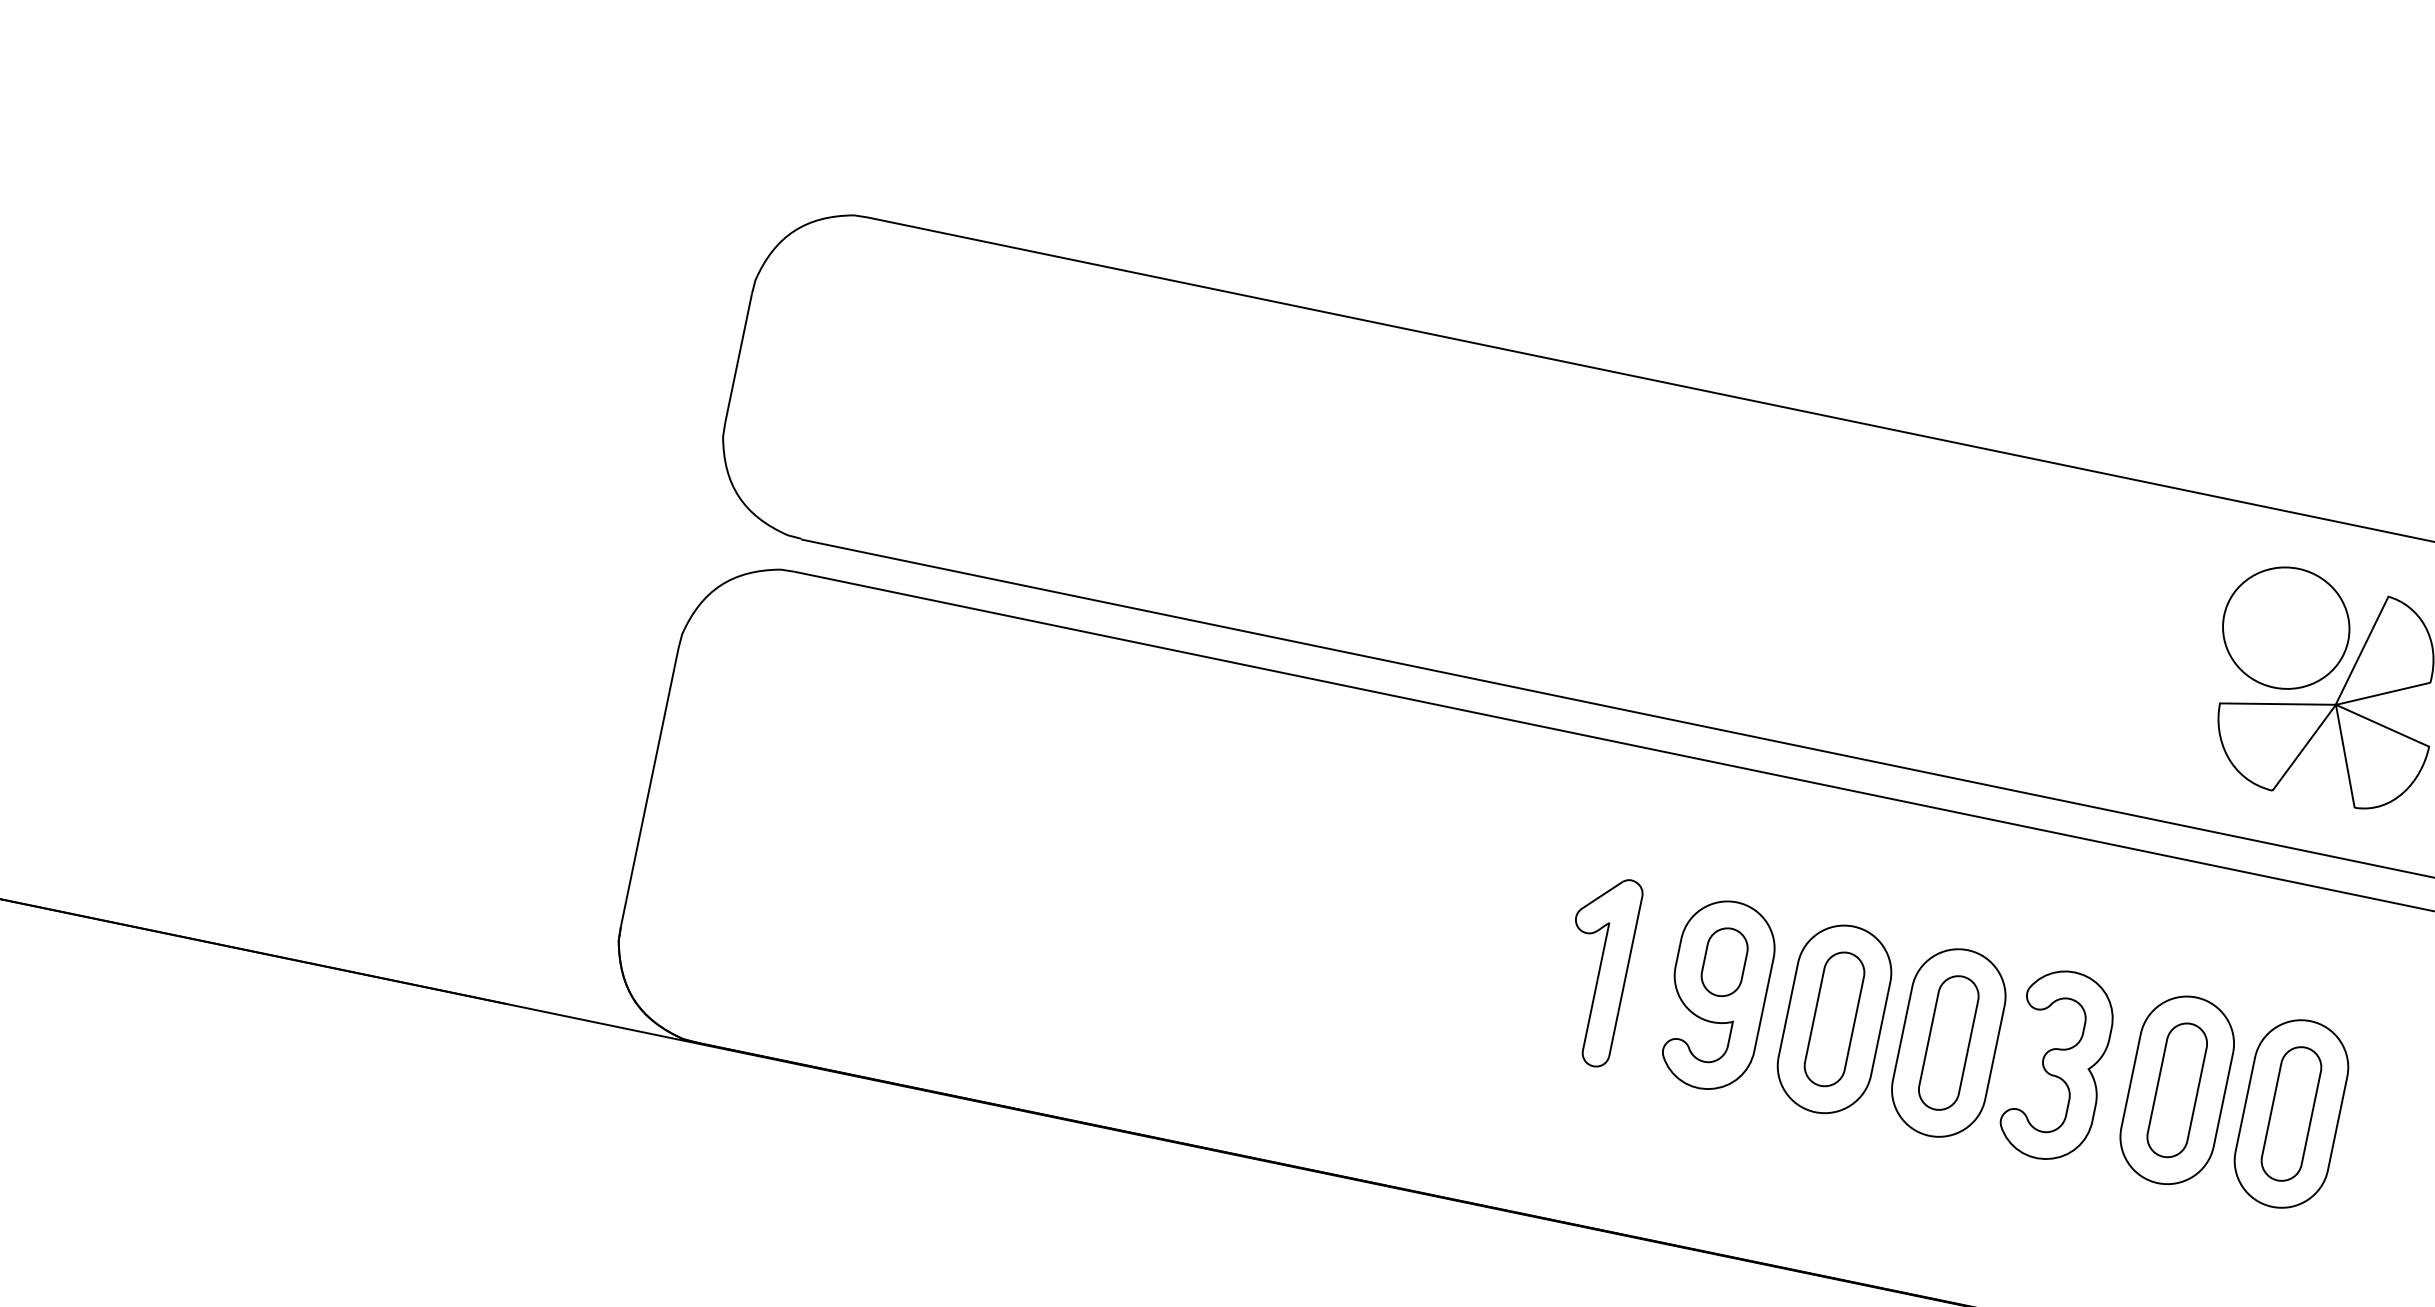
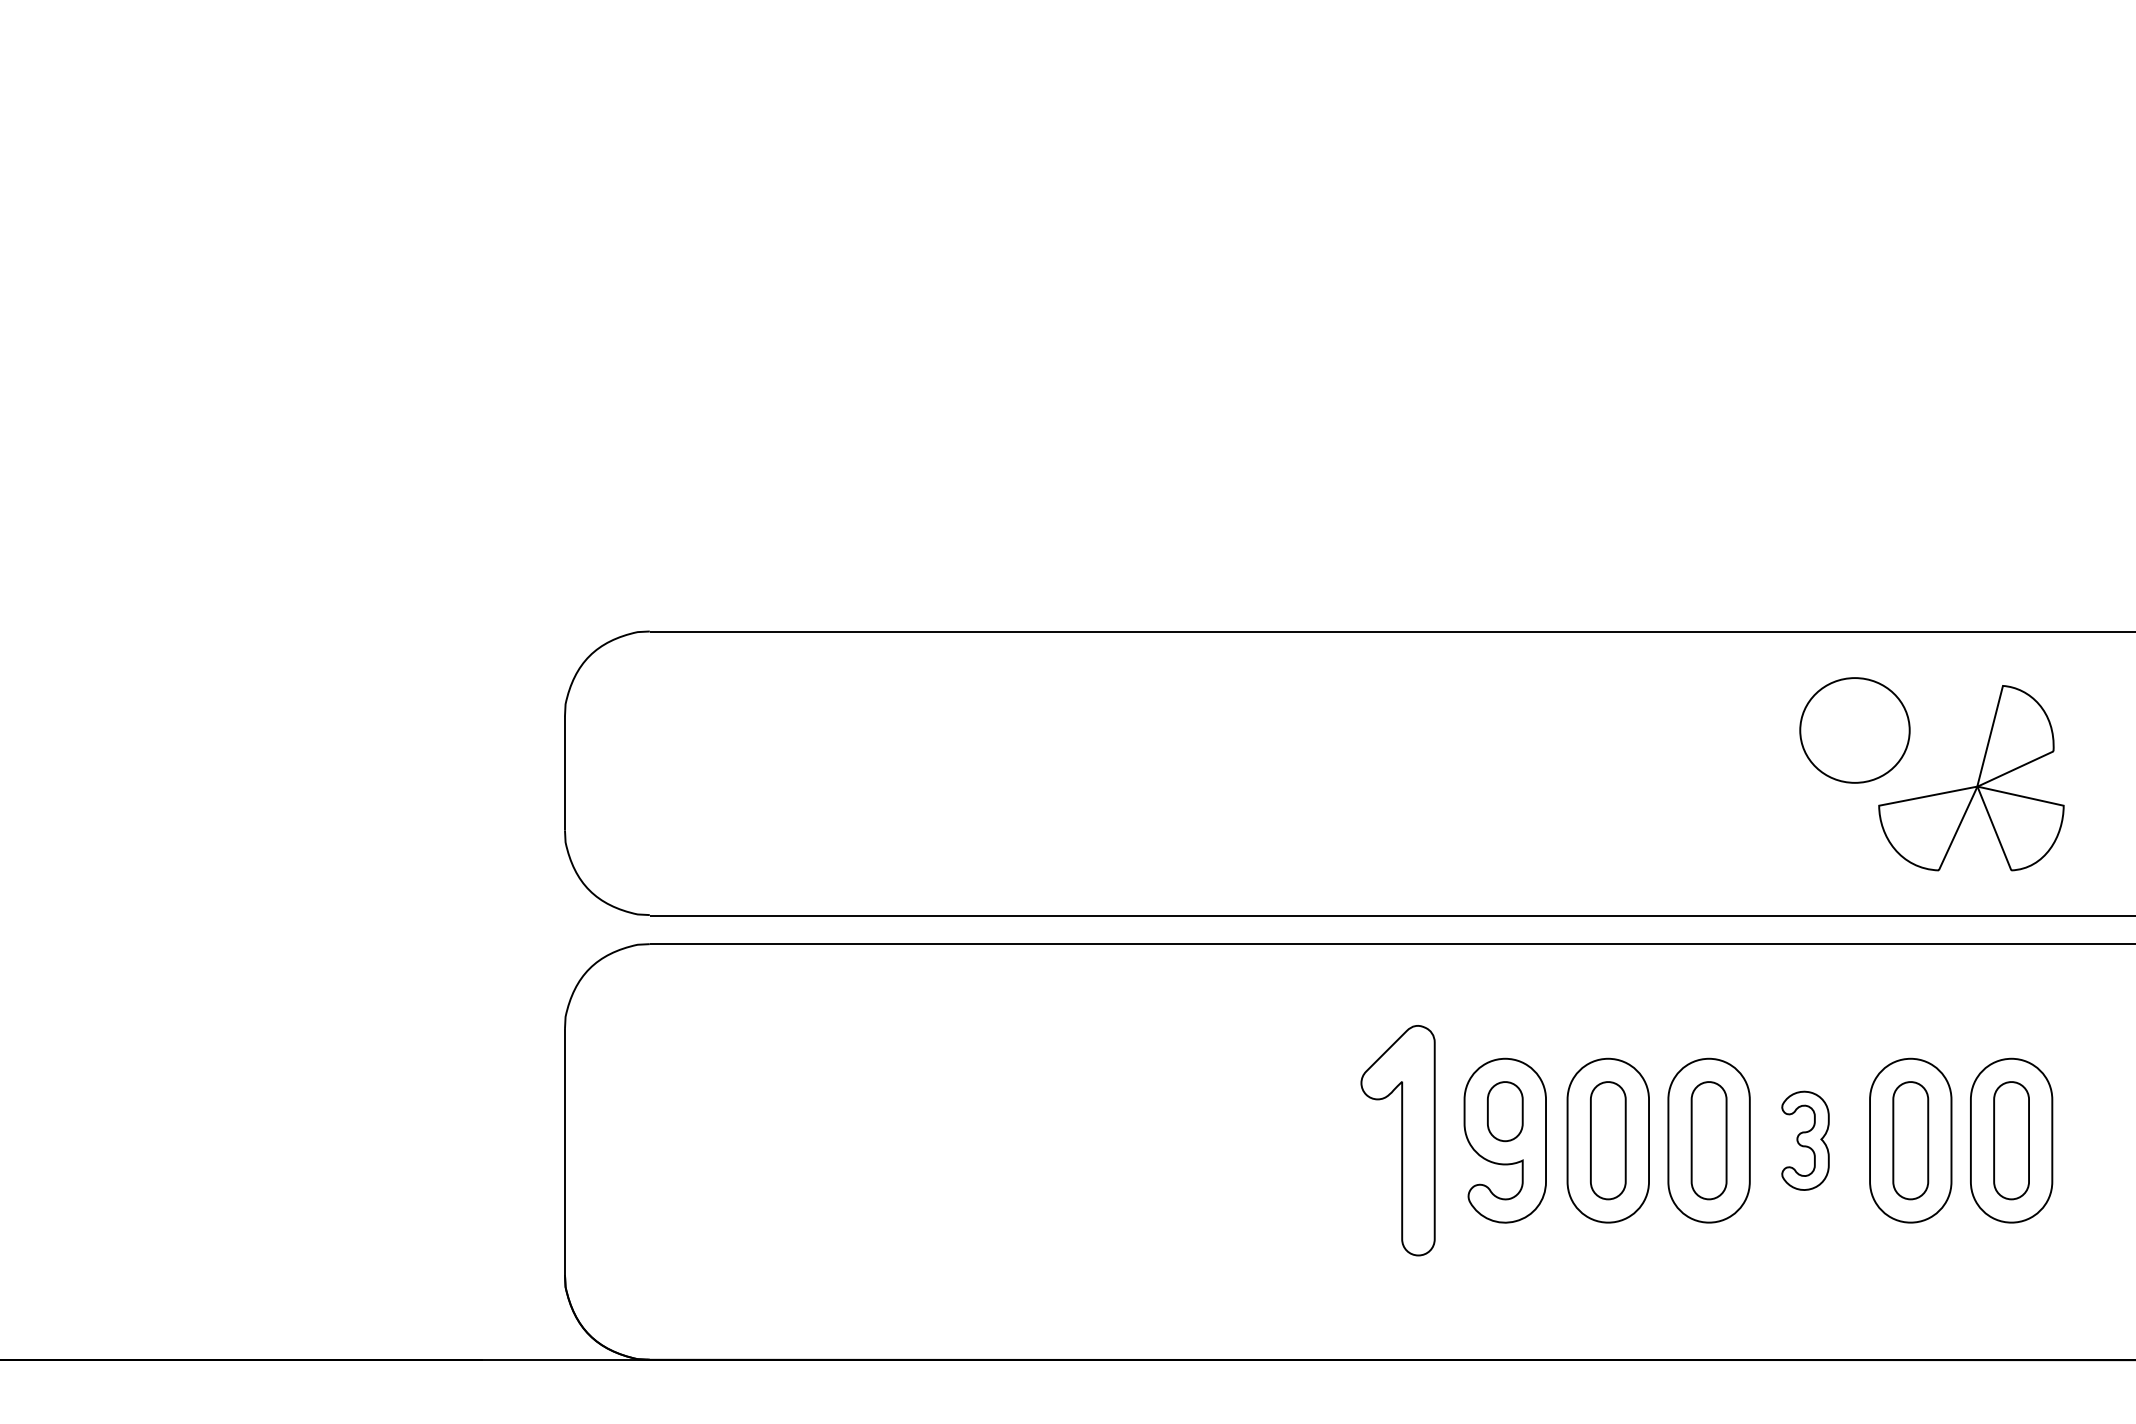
part: (2285, 628) -> (1854, 730), moved
part: (1595, 969) -> (1397, 1140), size x1.4
part: (2058, 1065) -> (1805, 1140), size x0.6

